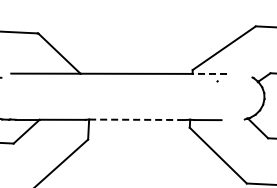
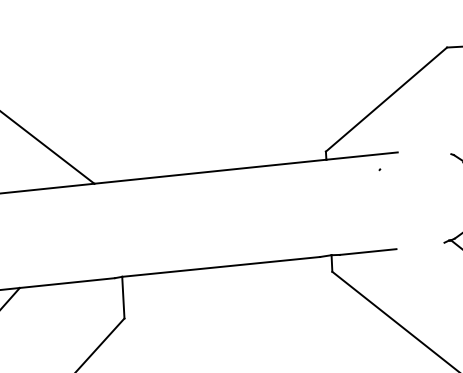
line: (209, 73) -> (361, 155), dashed -> solid
line: (136, 119) -> (220, 266), dashed -> solid

